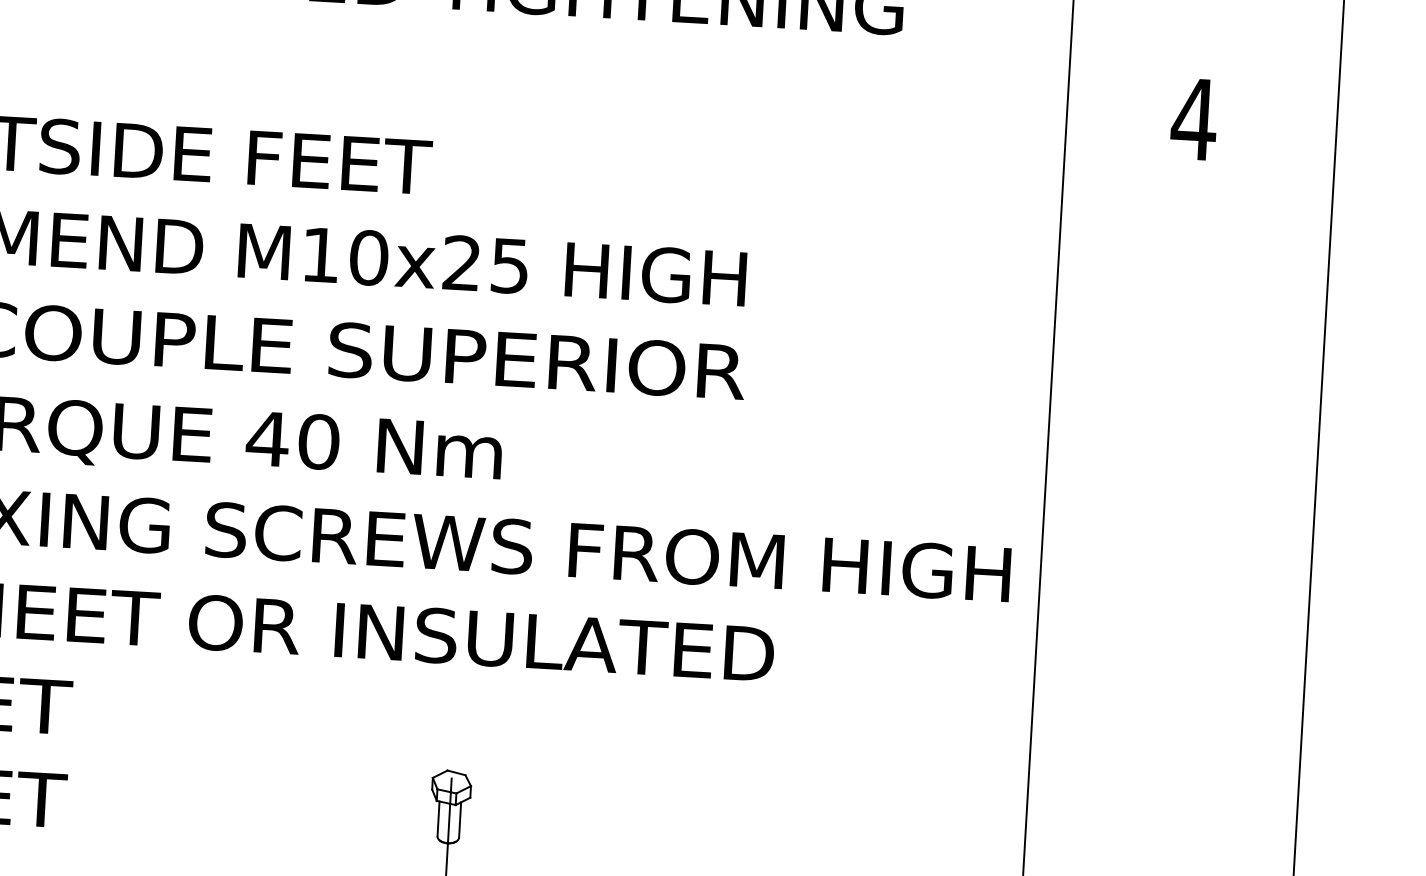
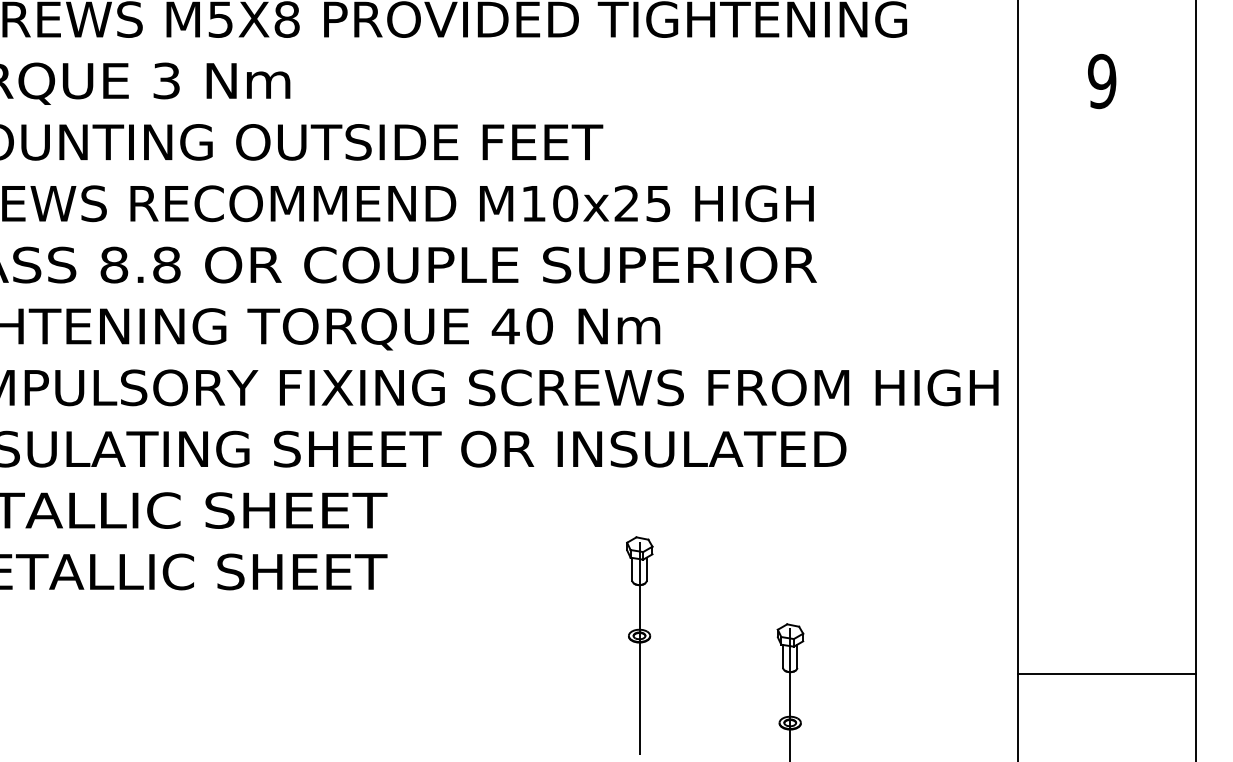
text: (1194, 119) -> (1102, 81), 4 -> 9

